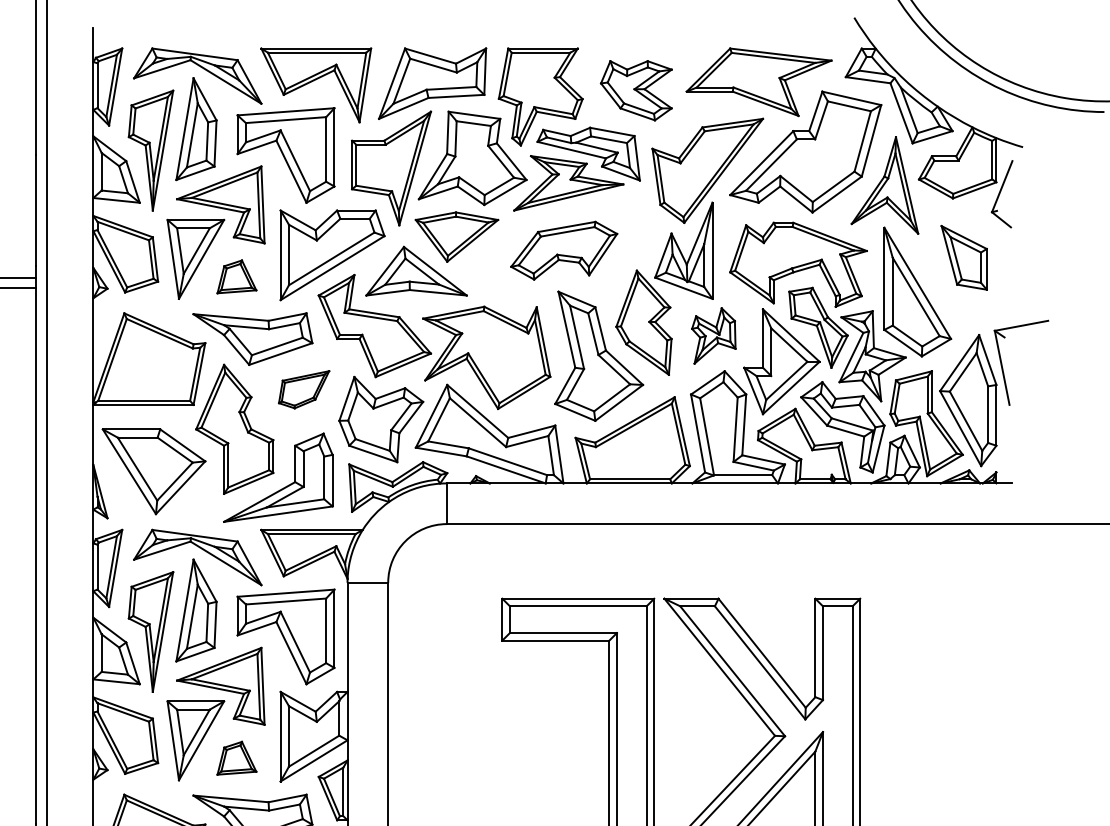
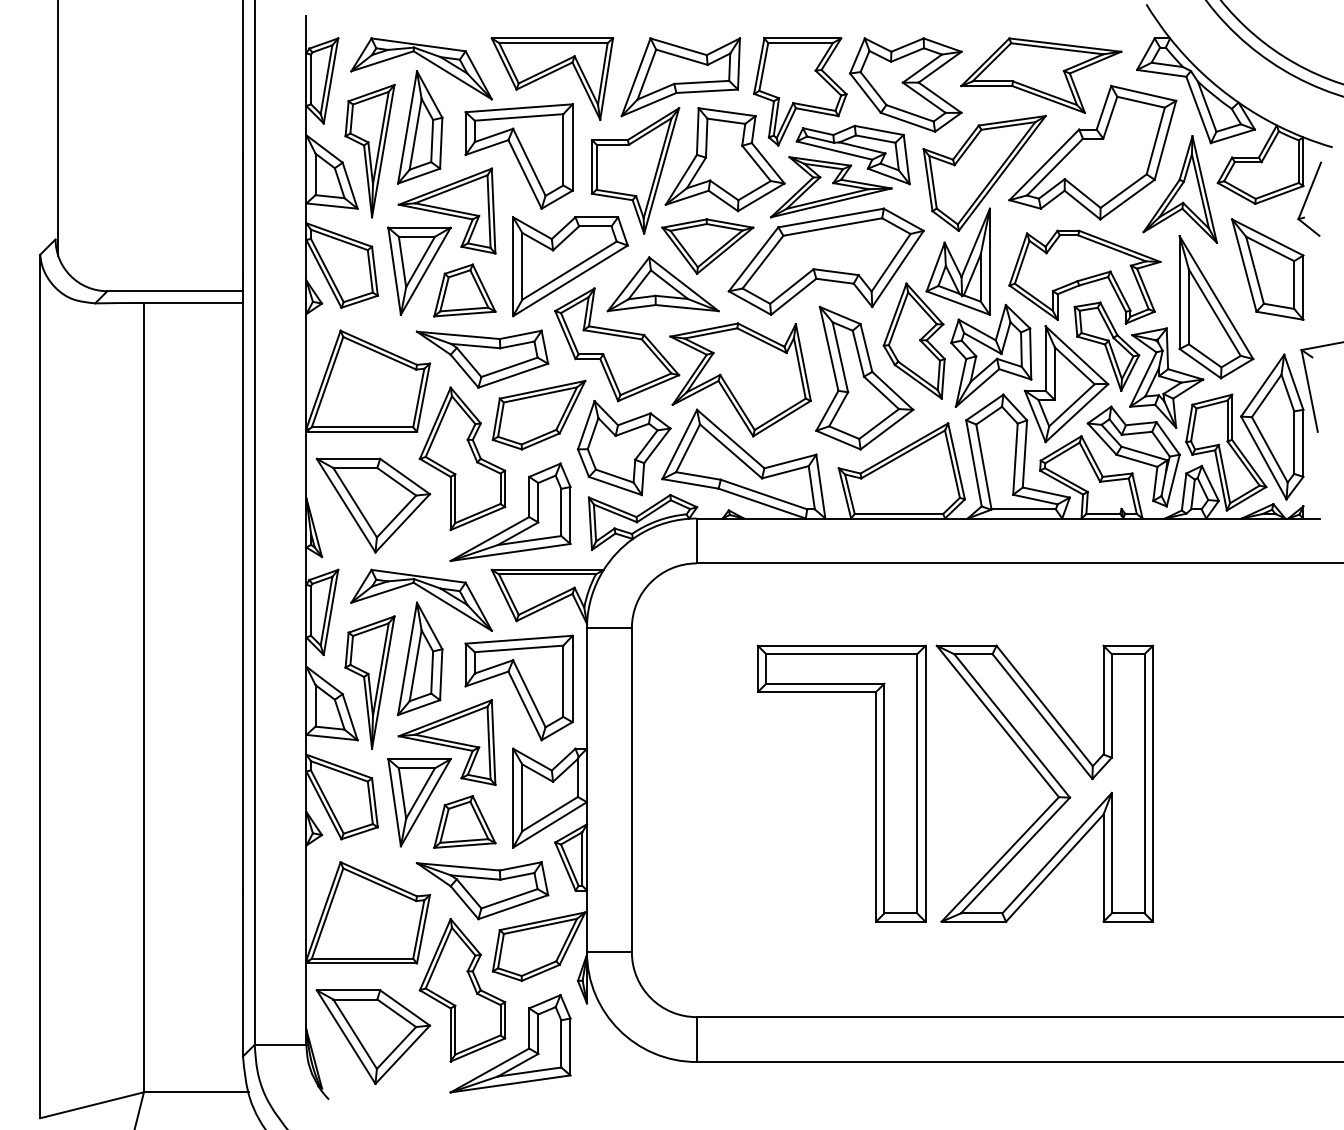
part: (636, 90) -> (905, 84), size x1.43
part: (563, 250) -> (825, 261), size x1.67
part: (963, 257) -> (1267, 269), size x1.43
part: (236, 276) -> (464, 290), size x1.43
part: (713, 335) -> (991, 355), size x1.67
part: (303, 389) -> (538, 414), size x1.67
part: (236, 757) -> (464, 821), size x1.43

